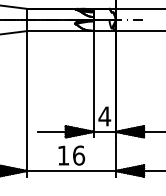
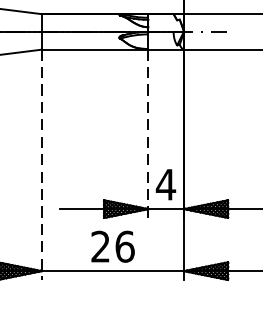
line: (93, 84) -> (148, 134), solid -> dashed
line: (26, 103) -> (41, 164), solid -> dashed
text: (62, 155) -> (99, 246), 16 -> 26

